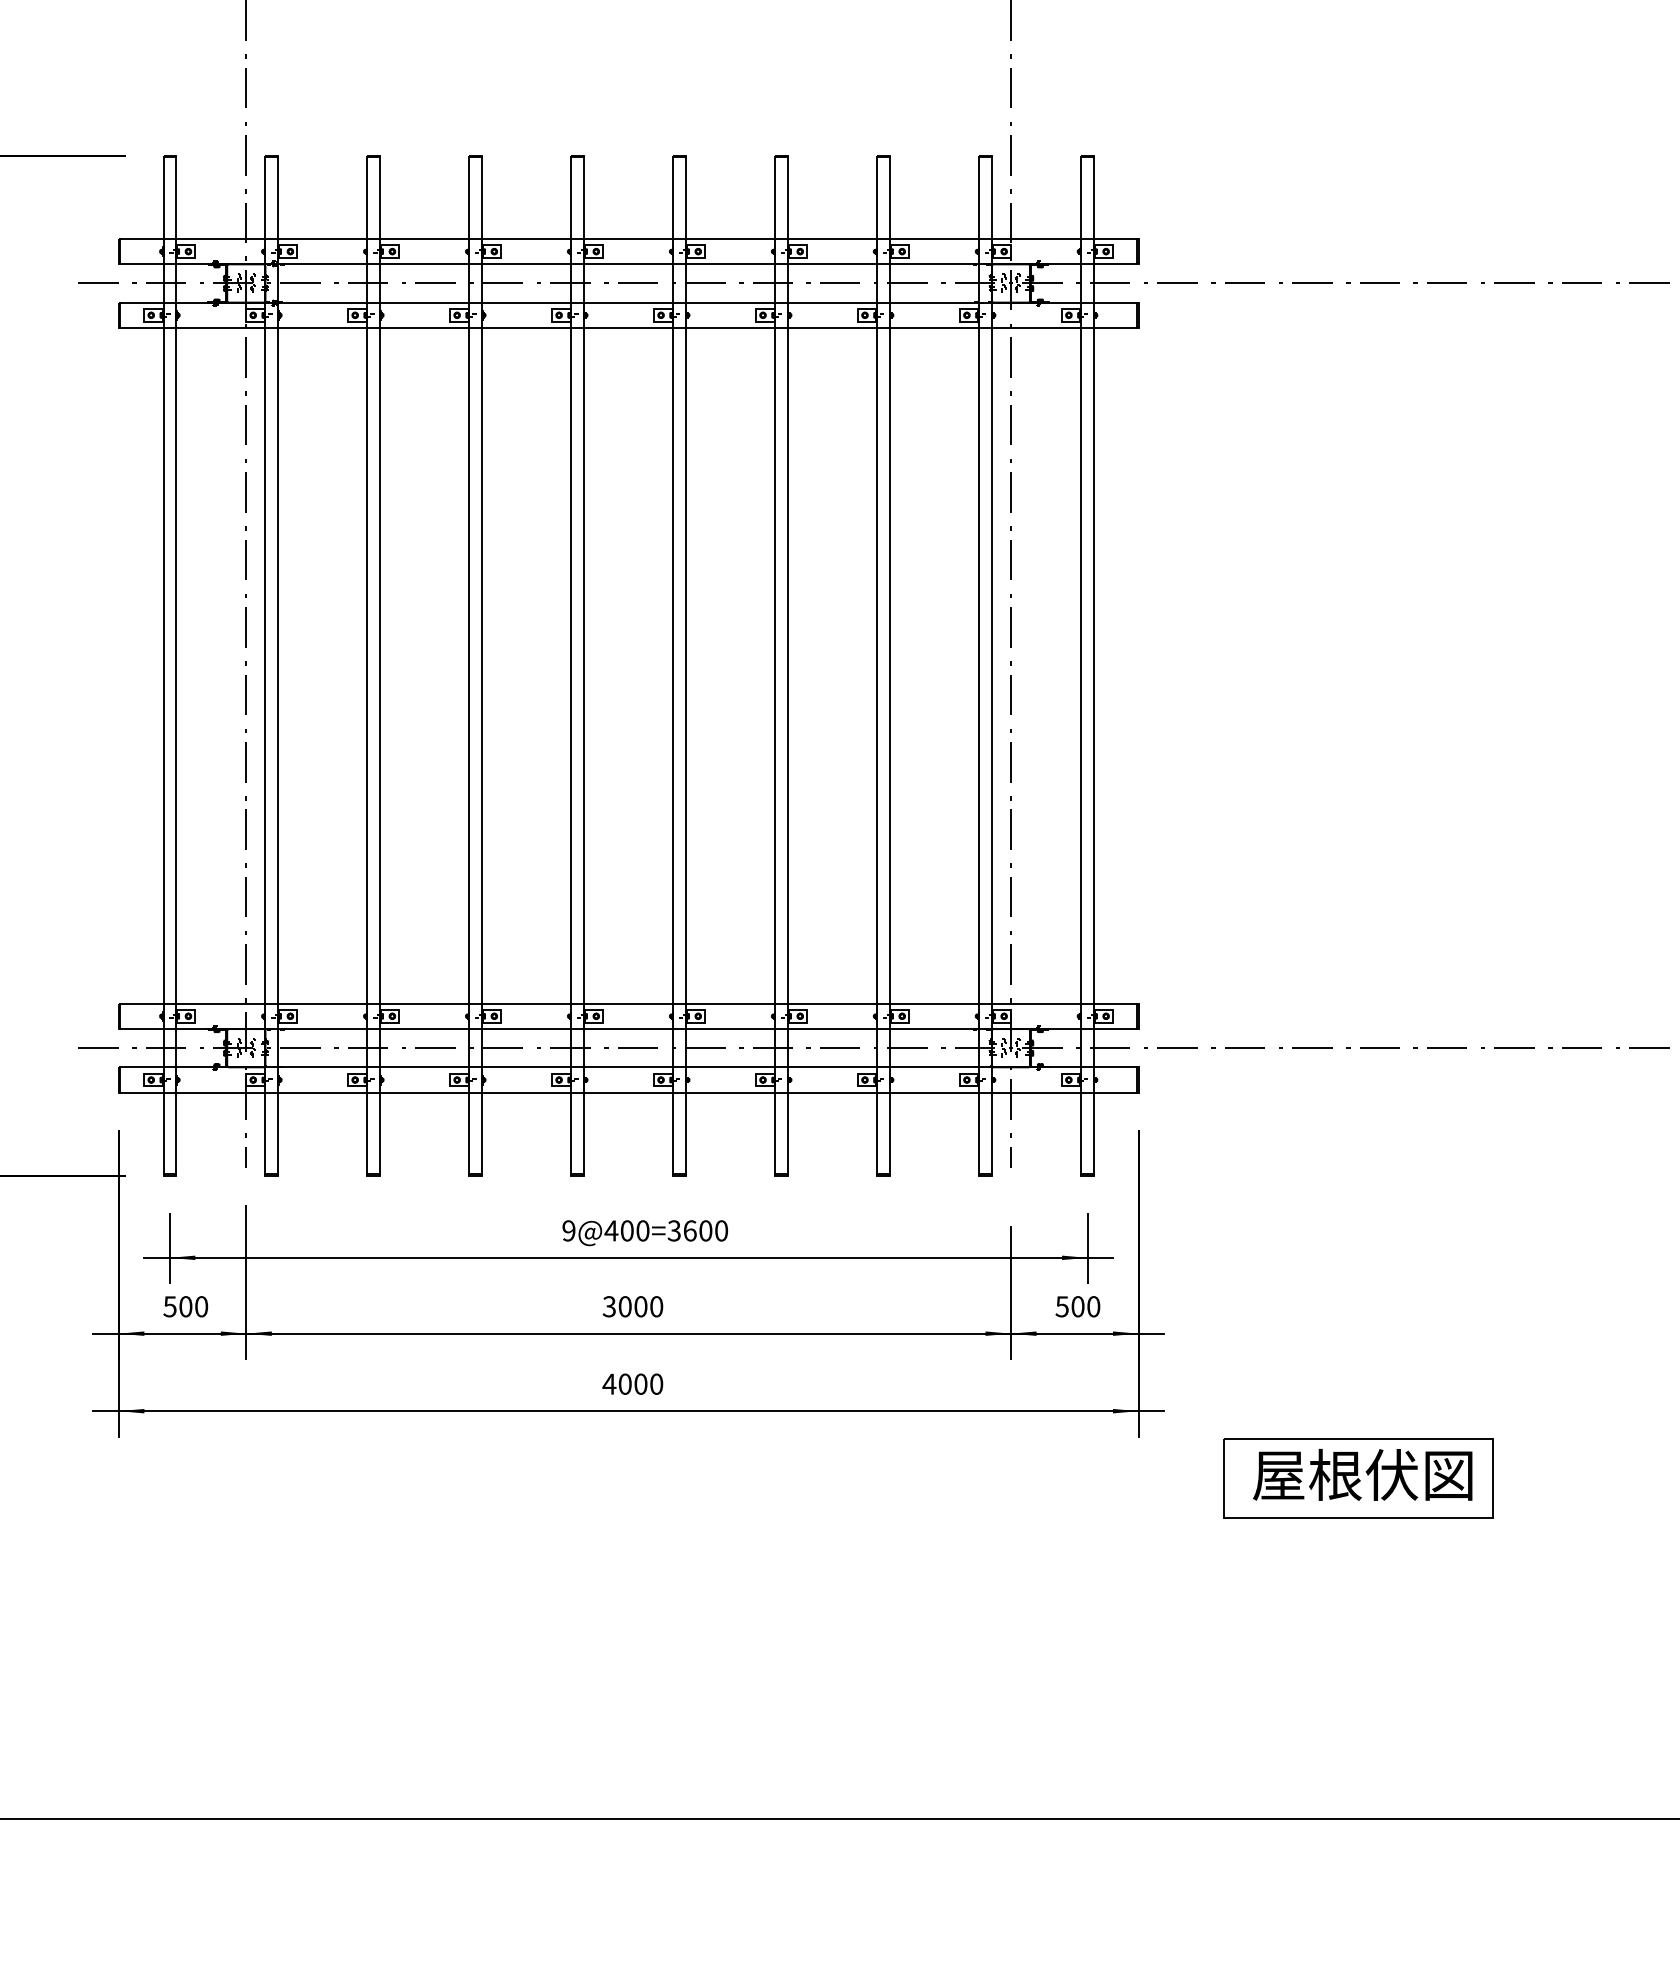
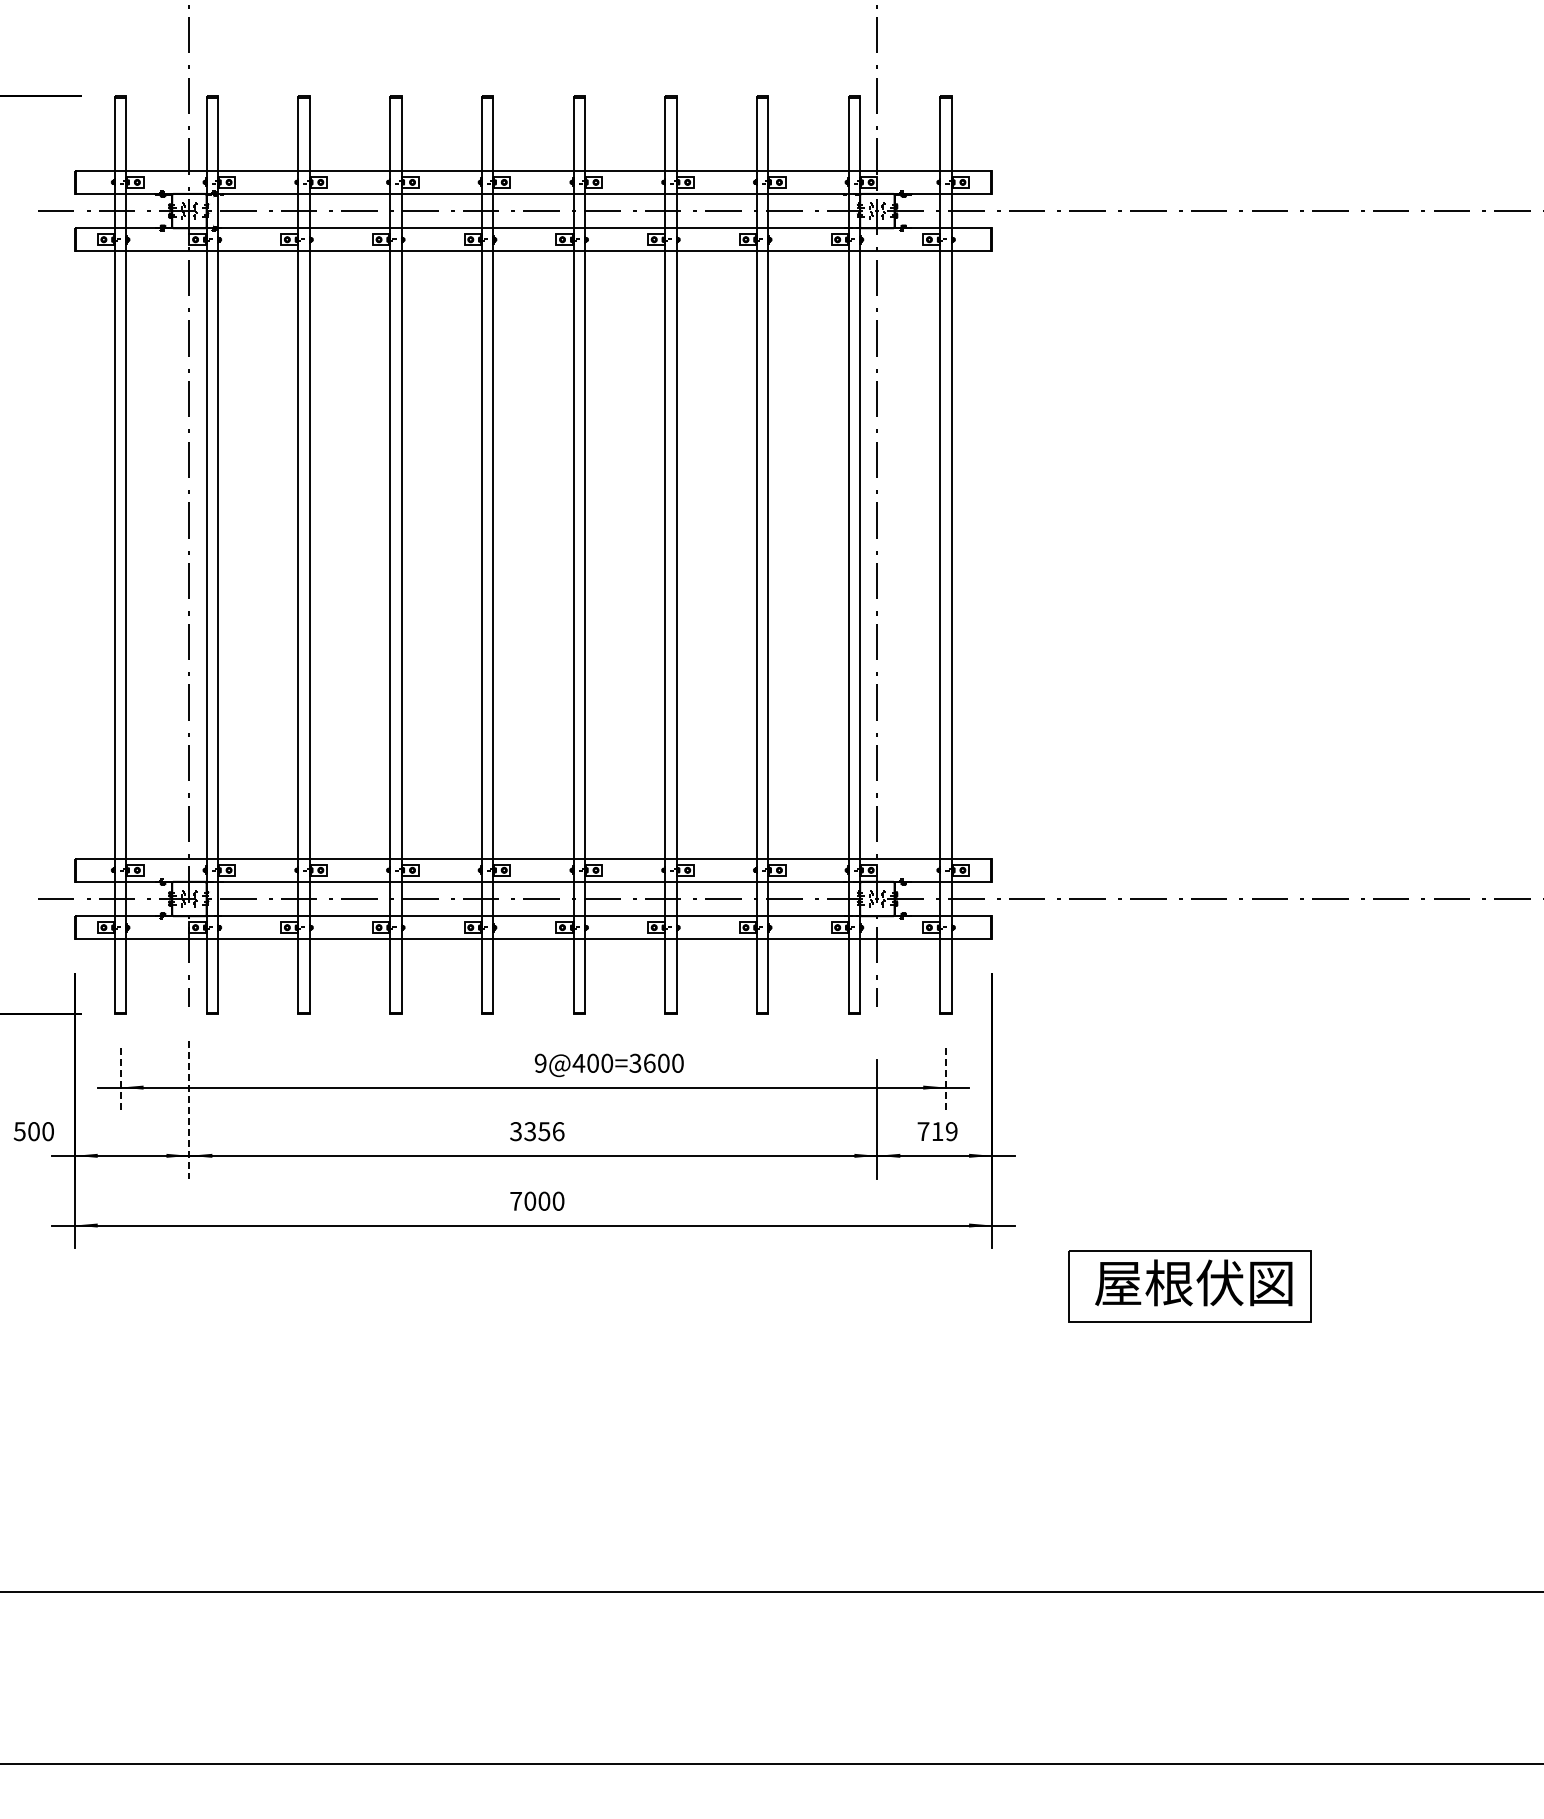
text: (644, 1233) -> (608, 1065), moved
line: (169, 1248) -> (120, 1079), solid -> dashed
line: (1087, 1248) -> (946, 1079), solid -> dashed
line: (246, 1282) -> (189, 1109), solid -> dashed
text: (185, 1306) -> (33, 1131), moved
text: (641, 1306) -> (544, 1131), 3000 -> 3356
text: (1077, 1306) -> (937, 1131), 500 -> 719
text: (608, 1384) -> (515, 1201), 4000 -> 7000

